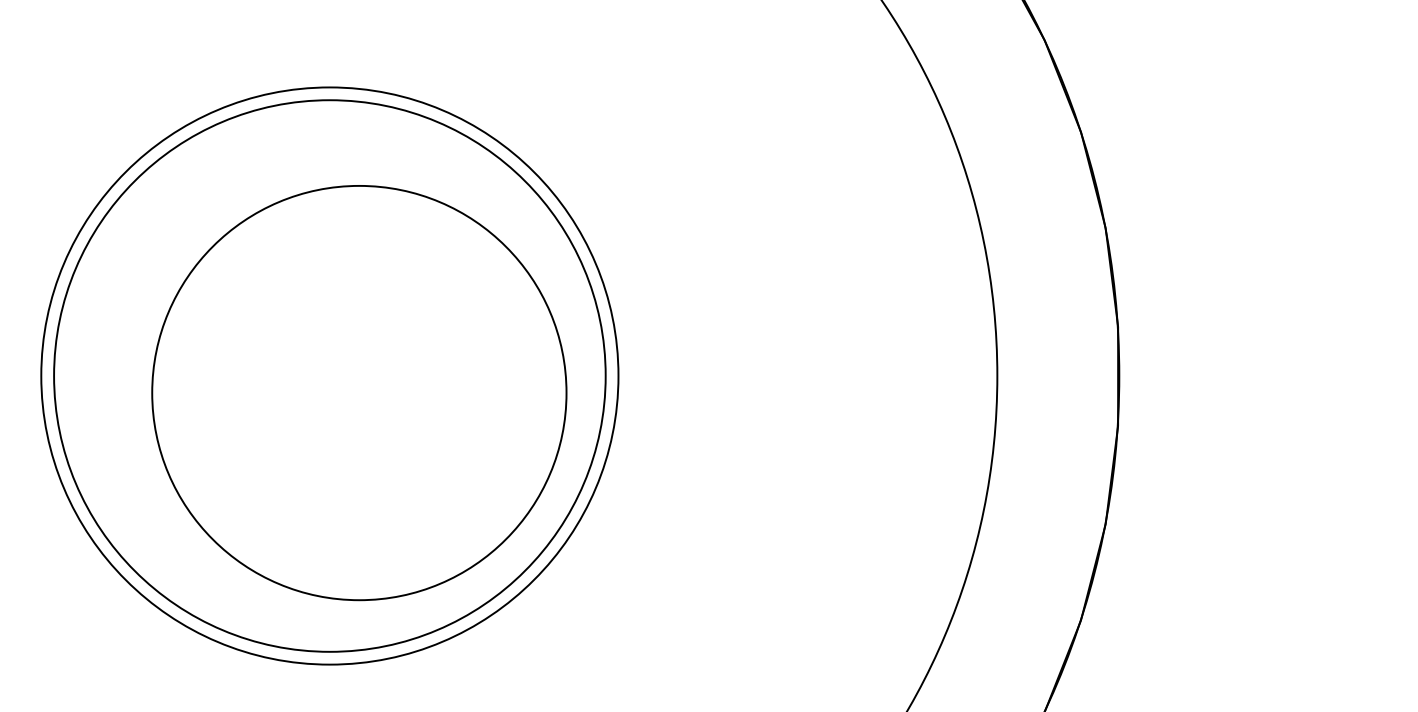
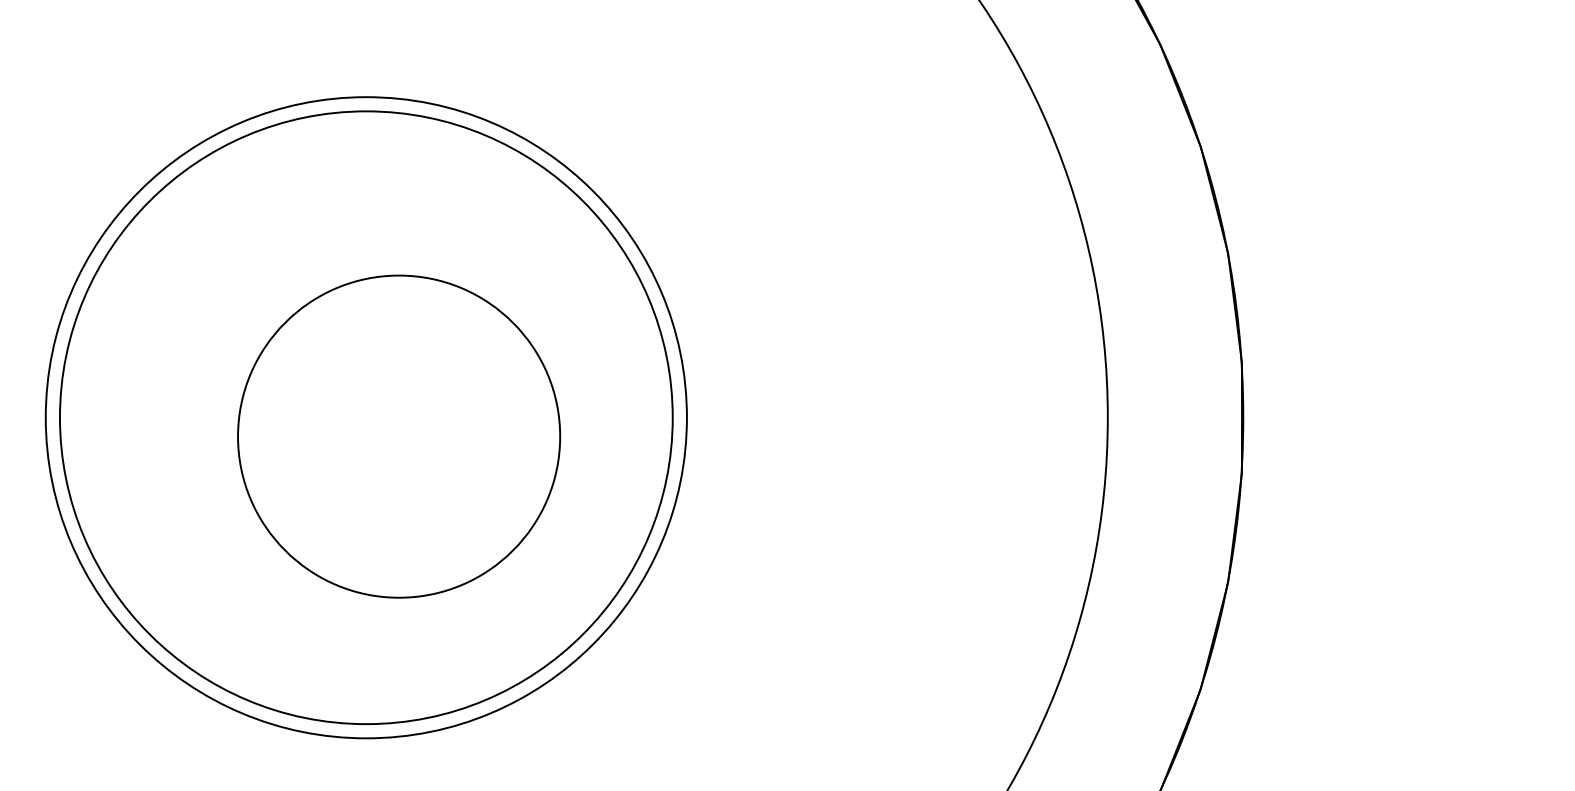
circle: (359, 392) -> (399, 436), size x0.7

